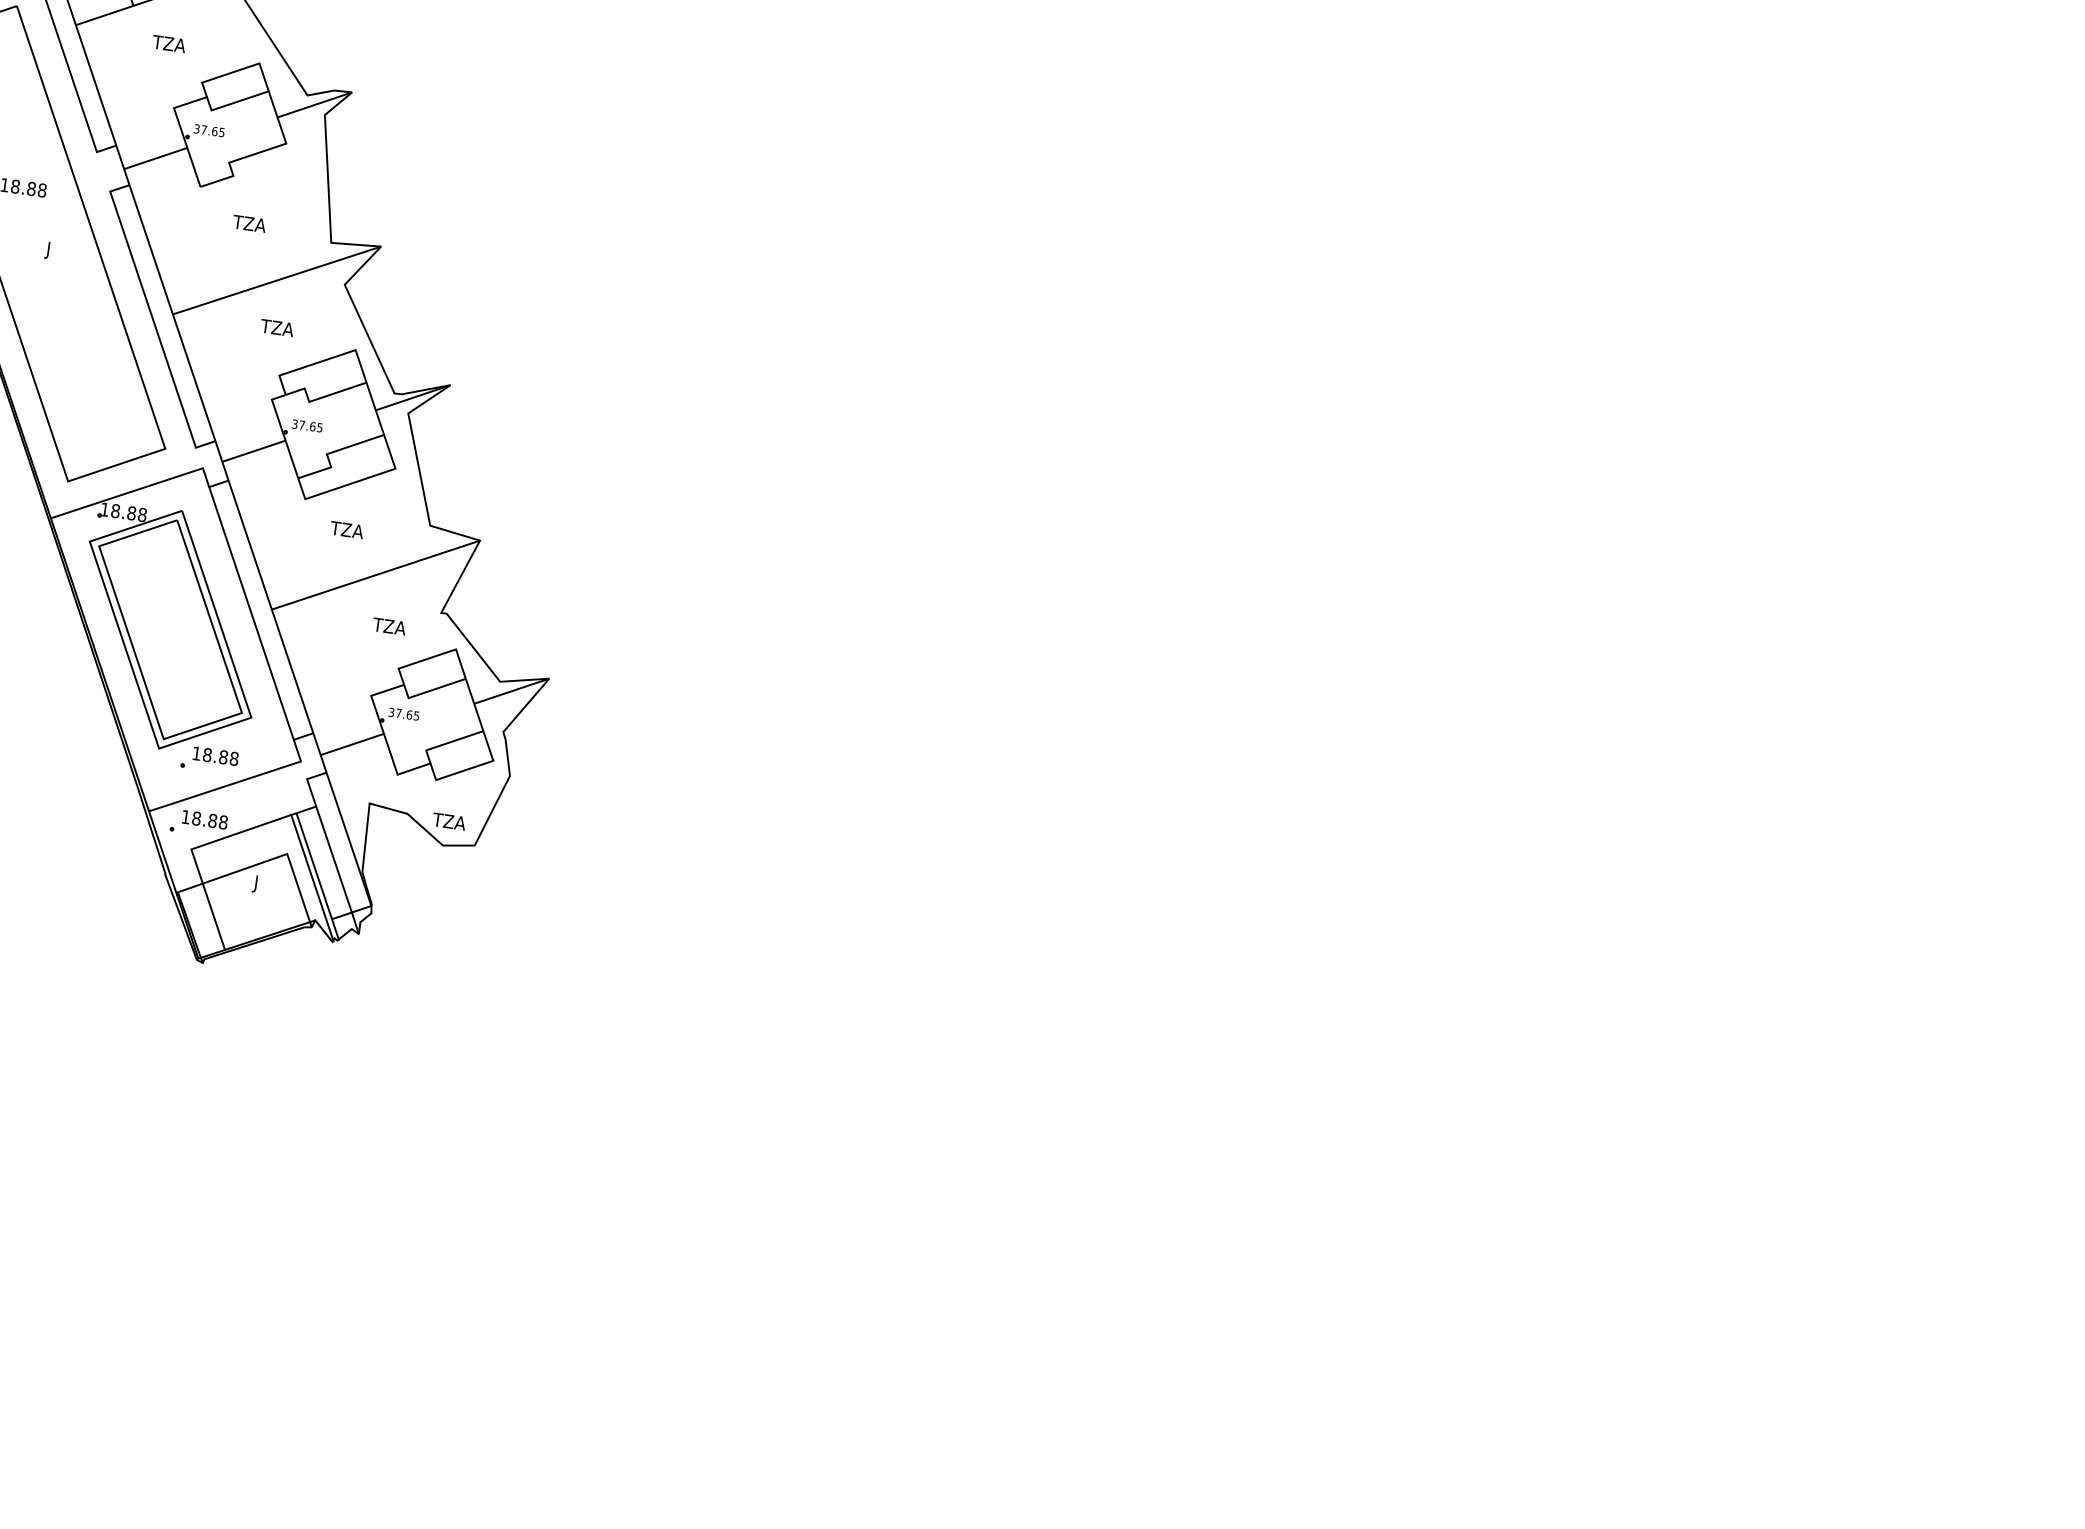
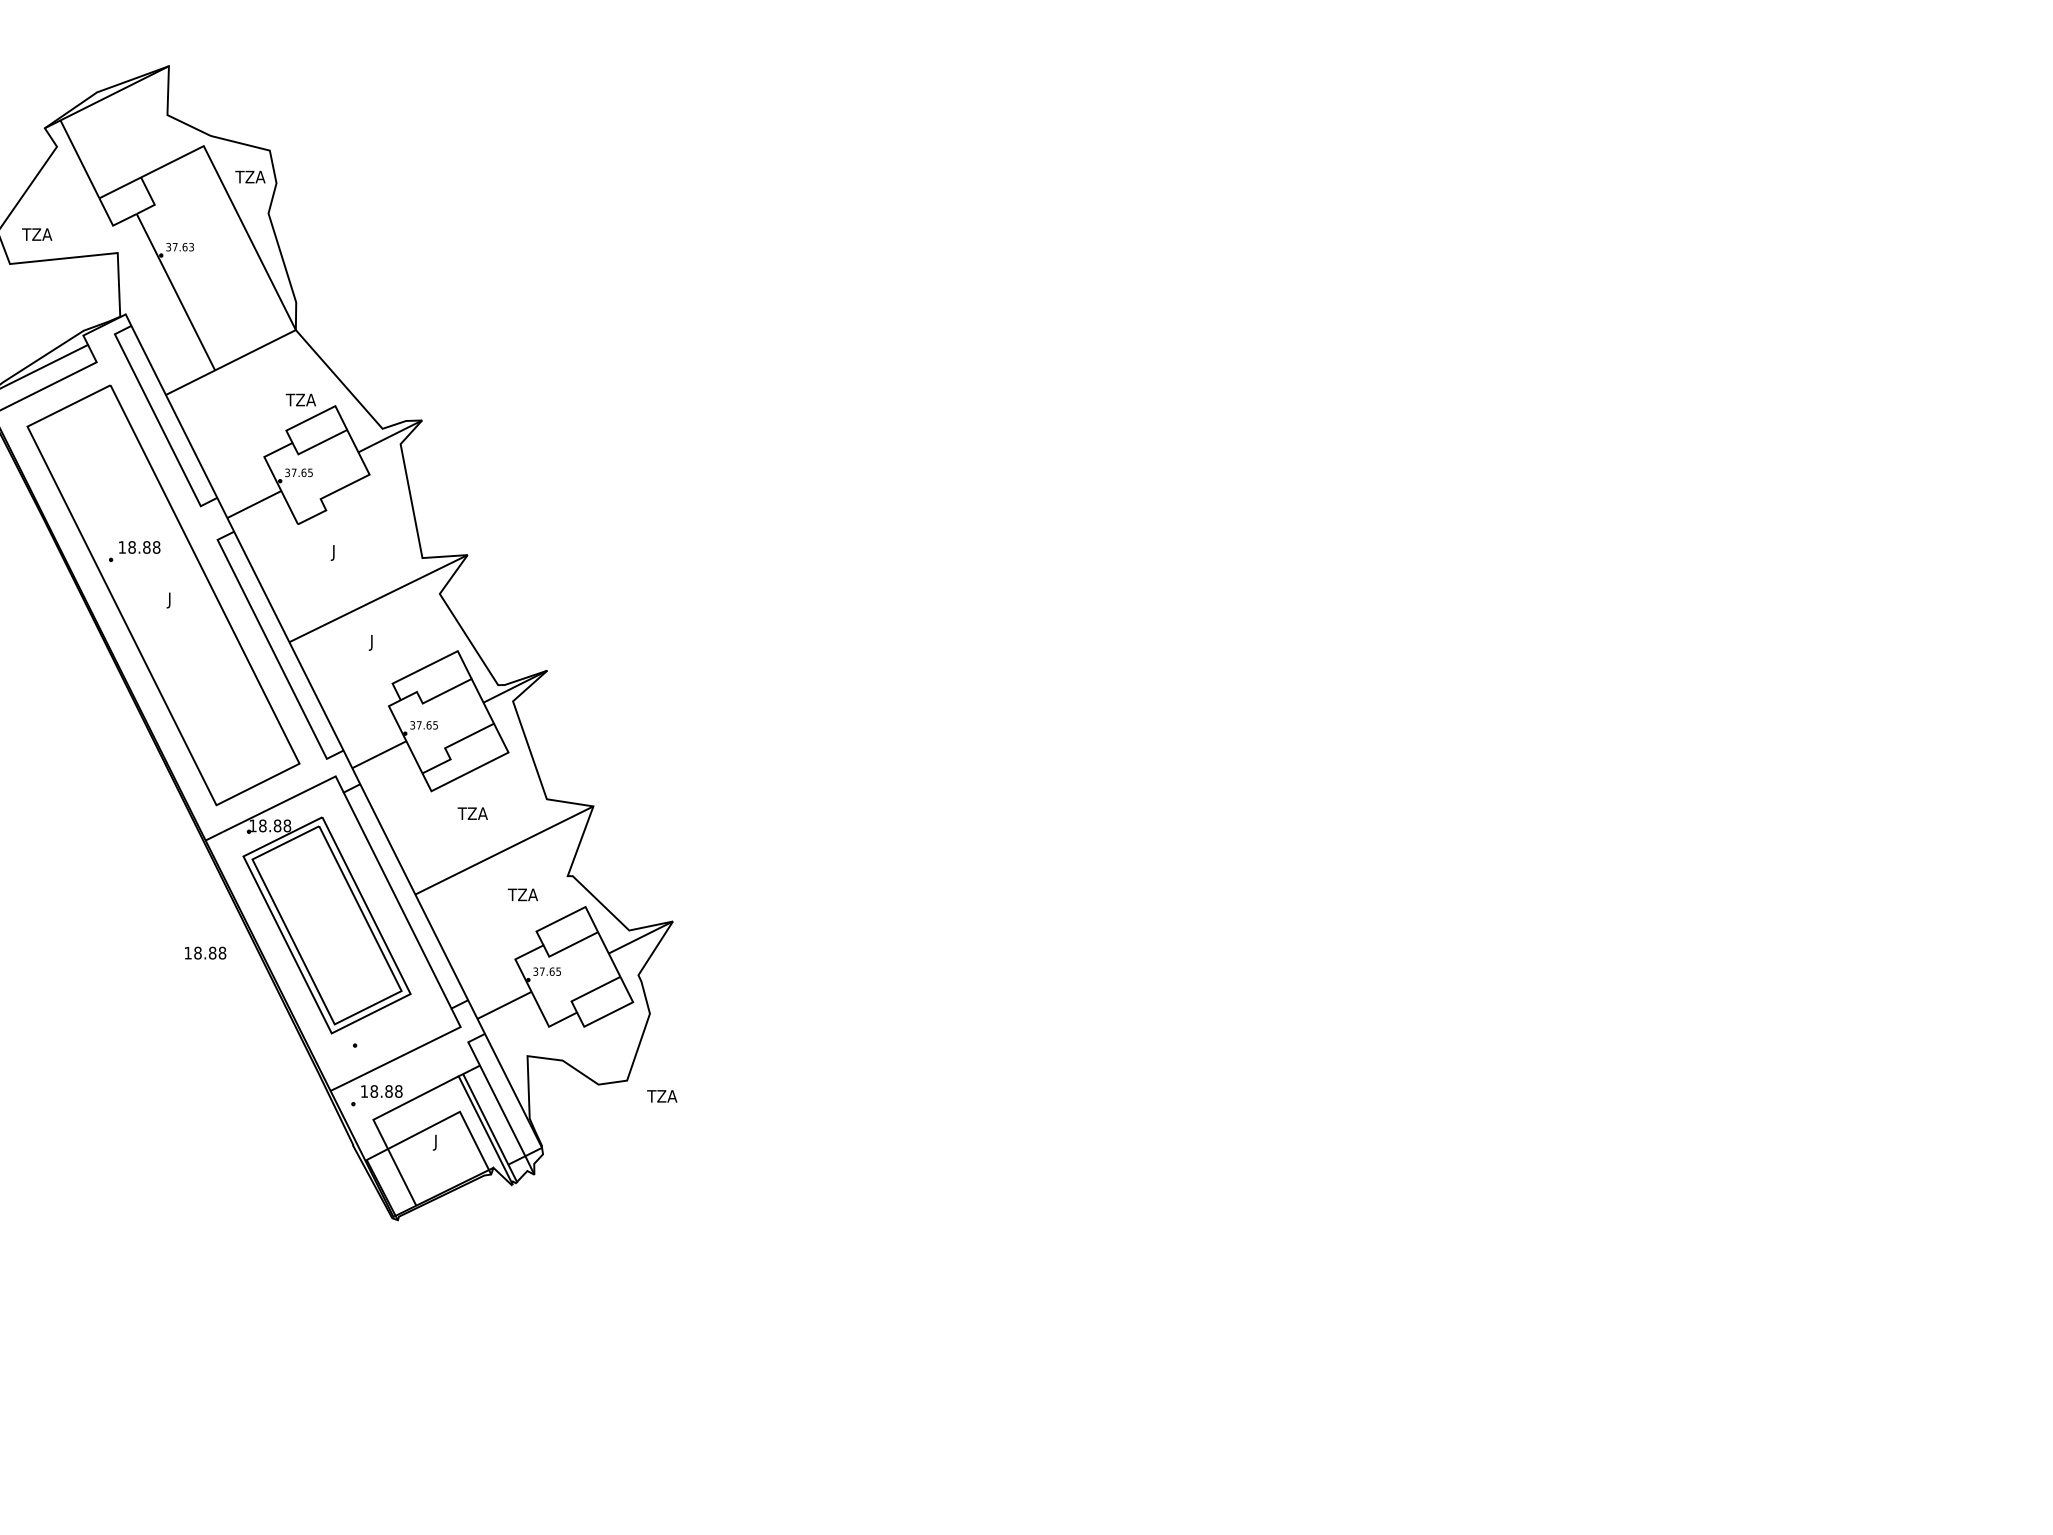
text: (168, 43) -> (300, 399), moved
text: (248, 224) -> (345, 552), TZA -> J
text: (275, 329) -> (383, 642), TZA -> J
text: (215, 755) -> (205, 952), moved
text: (449, 821) -> (662, 1096), moved

